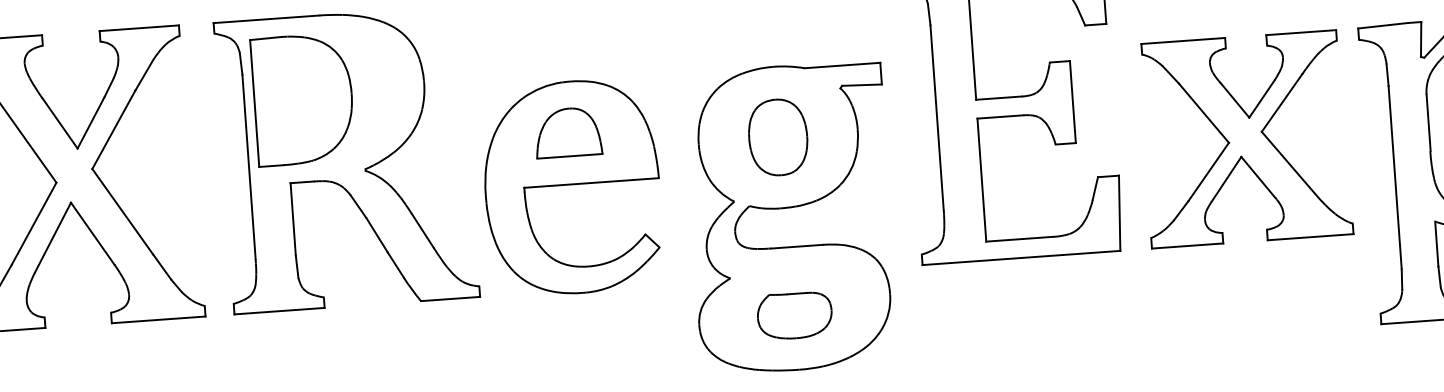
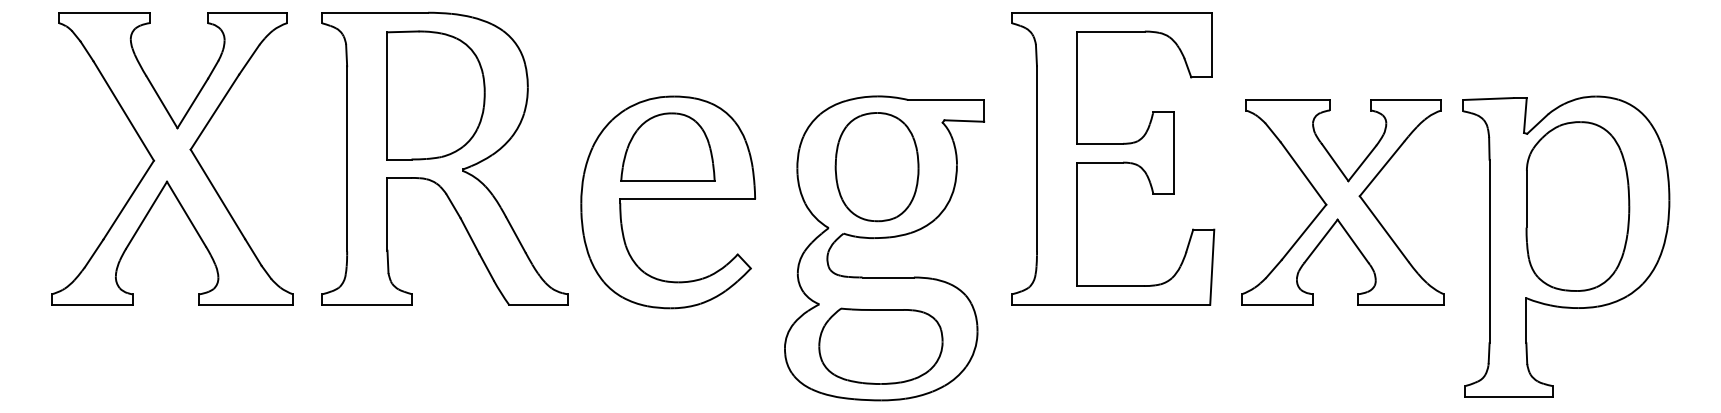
part: (302, 99) -> (435, 95), moved
part: (567, 131) -> (667, 146), size x1.43
part: (777, 137) -> (876, 167), size x1.43
part: (794, 315) -> (880, 345), size x1.67

